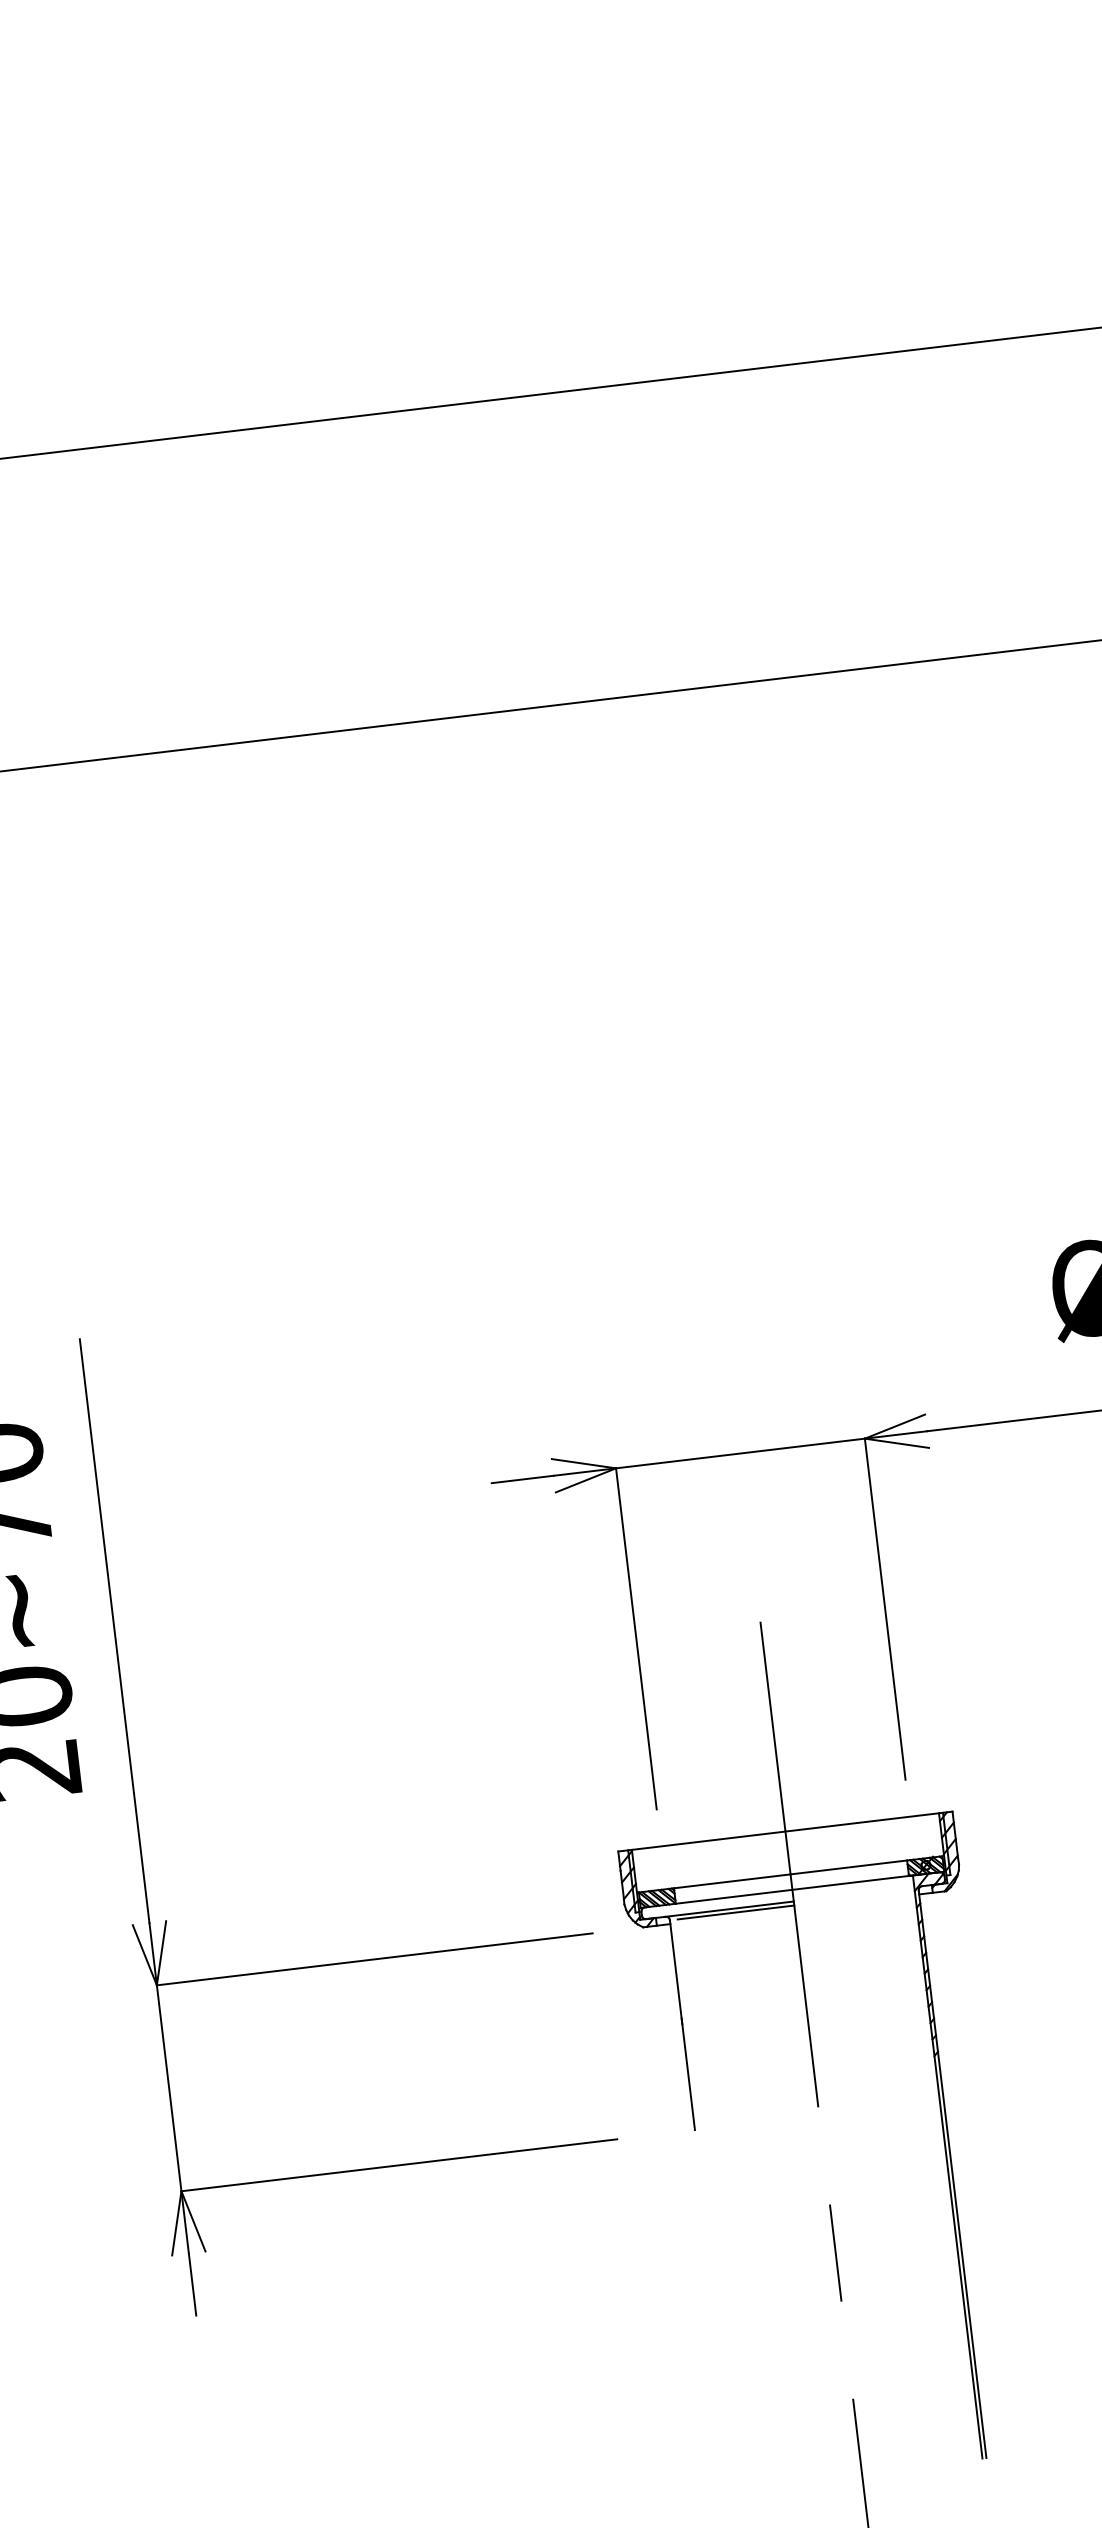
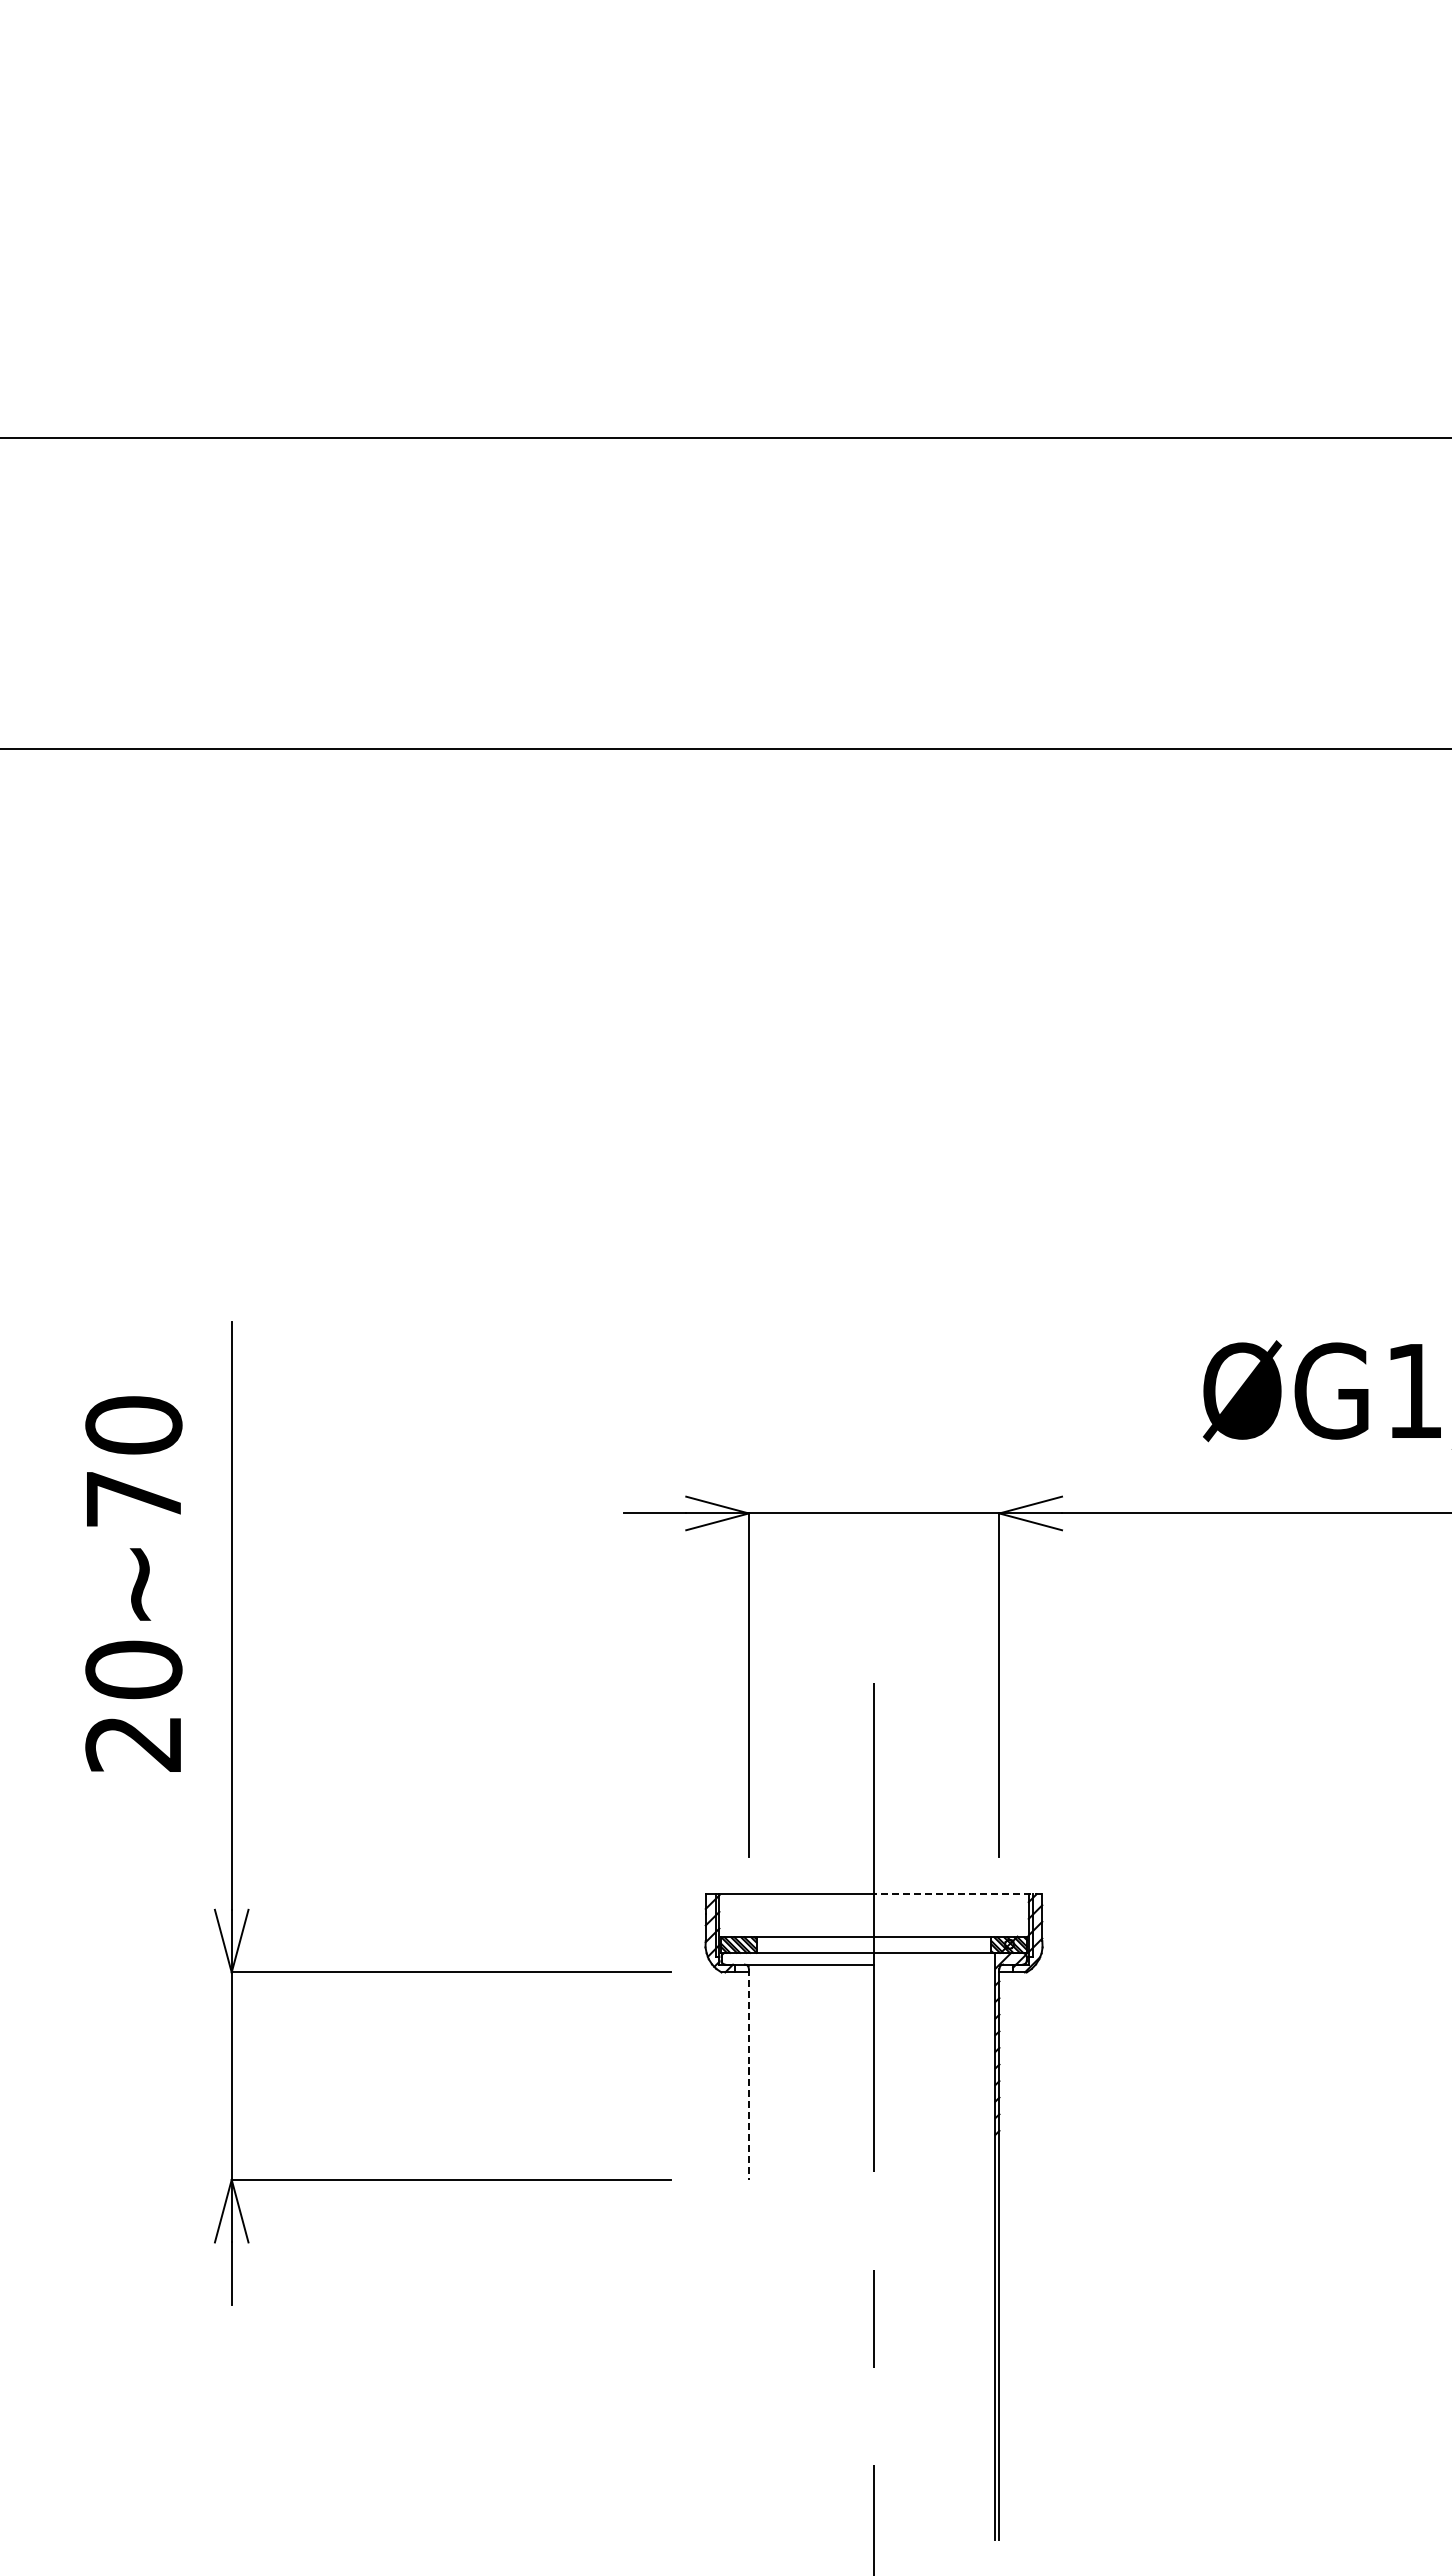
line: (868, 1821) -> (957, 1894), solid -> dashed
line: (736, 1912) -> (815, 1968), removed
line: (682, 2025) -> (748, 2074), solid -> dashed

